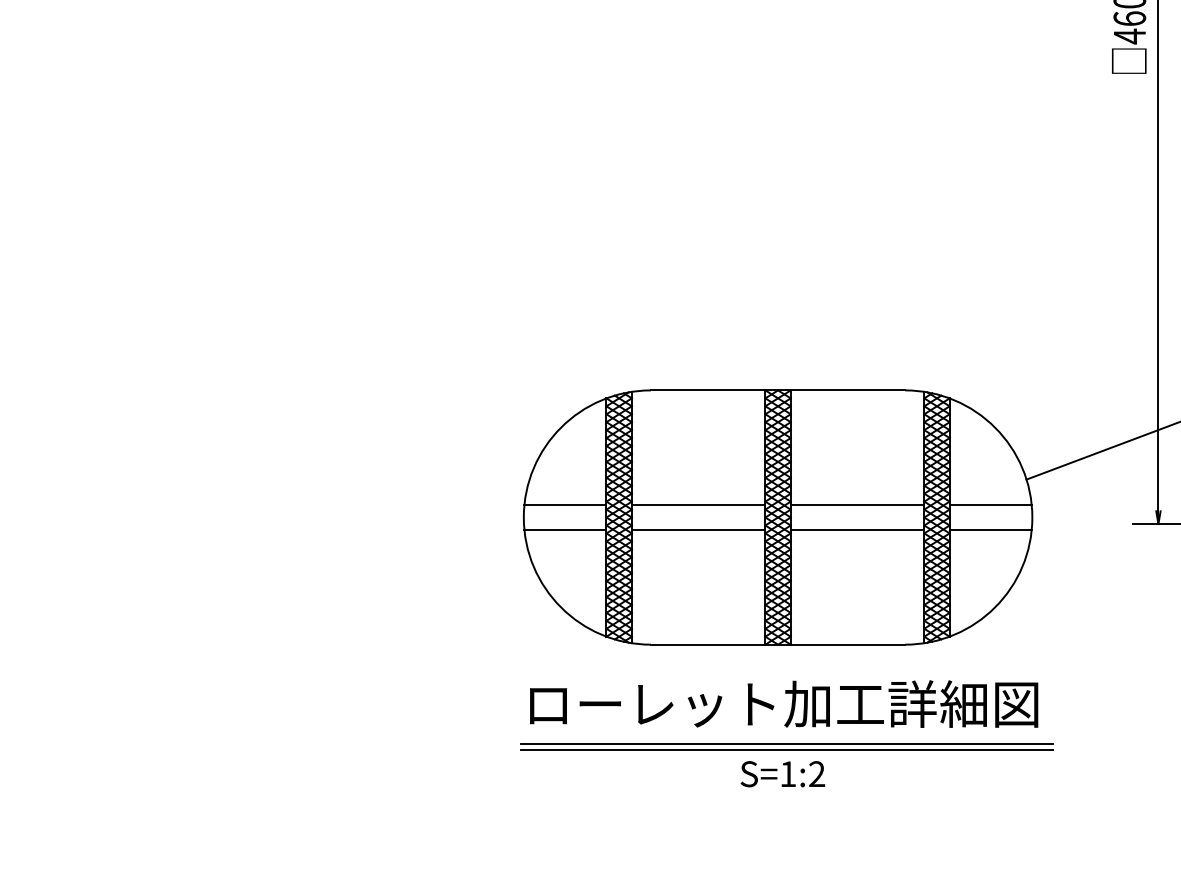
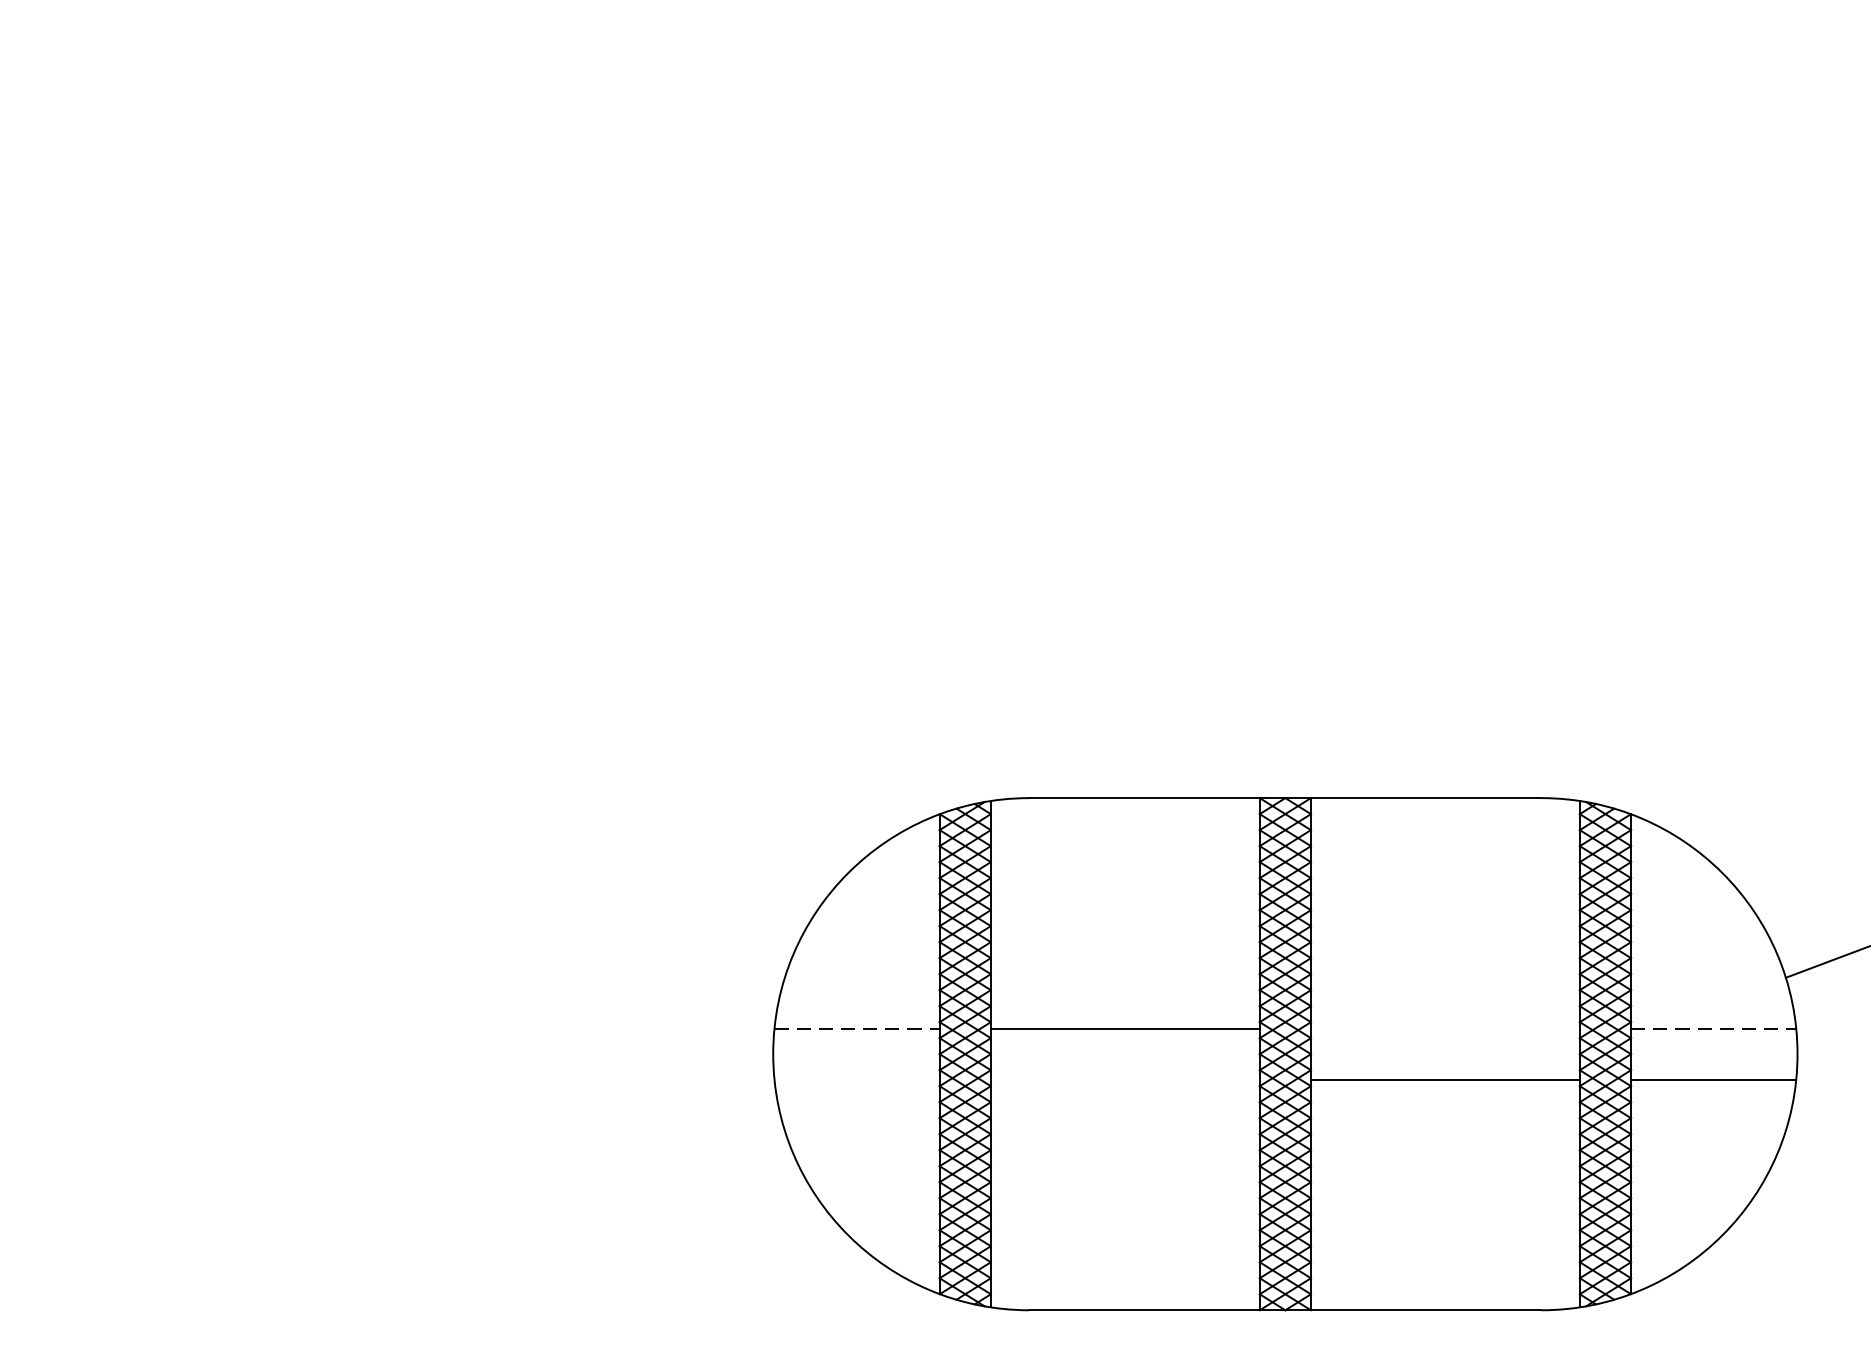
line: (565, 504) -> (857, 1027), solid -> dashed
line: (857, 504) -> (1445, 1027), removed
line: (990, 504) -> (1713, 1027), solid -> dashed
line: (565, 530) -> (857, 1080), removed
line: (698, 530) -> (1125, 1080), removed

